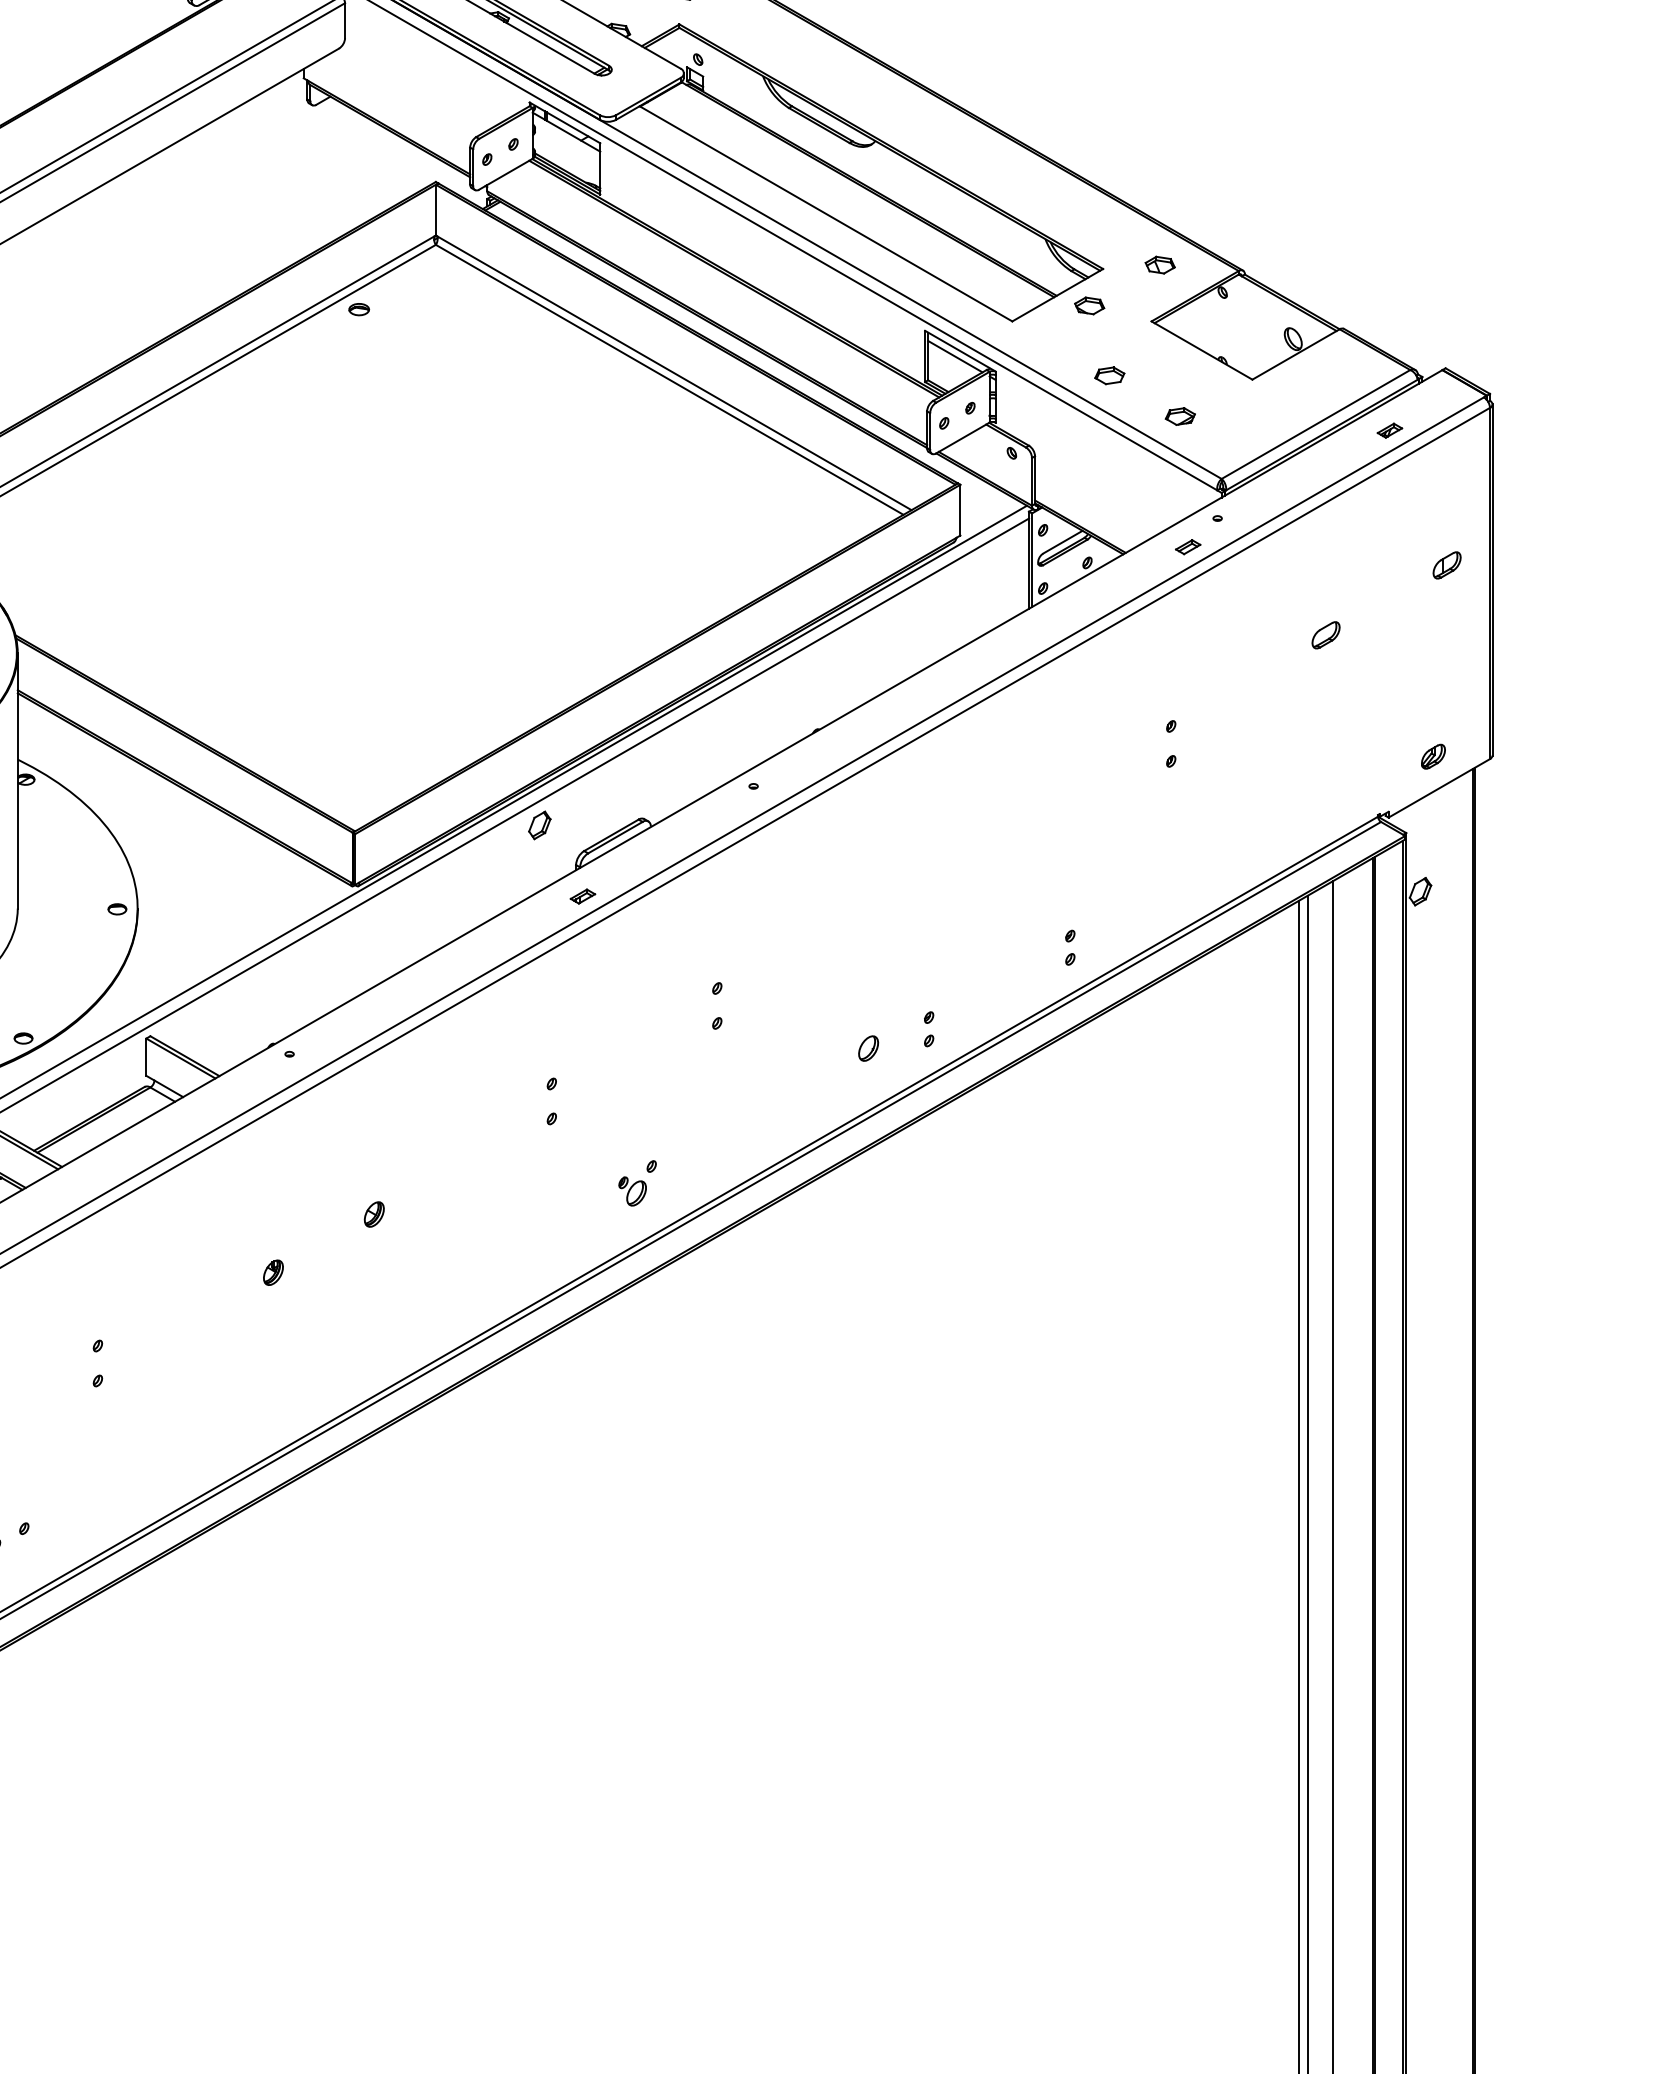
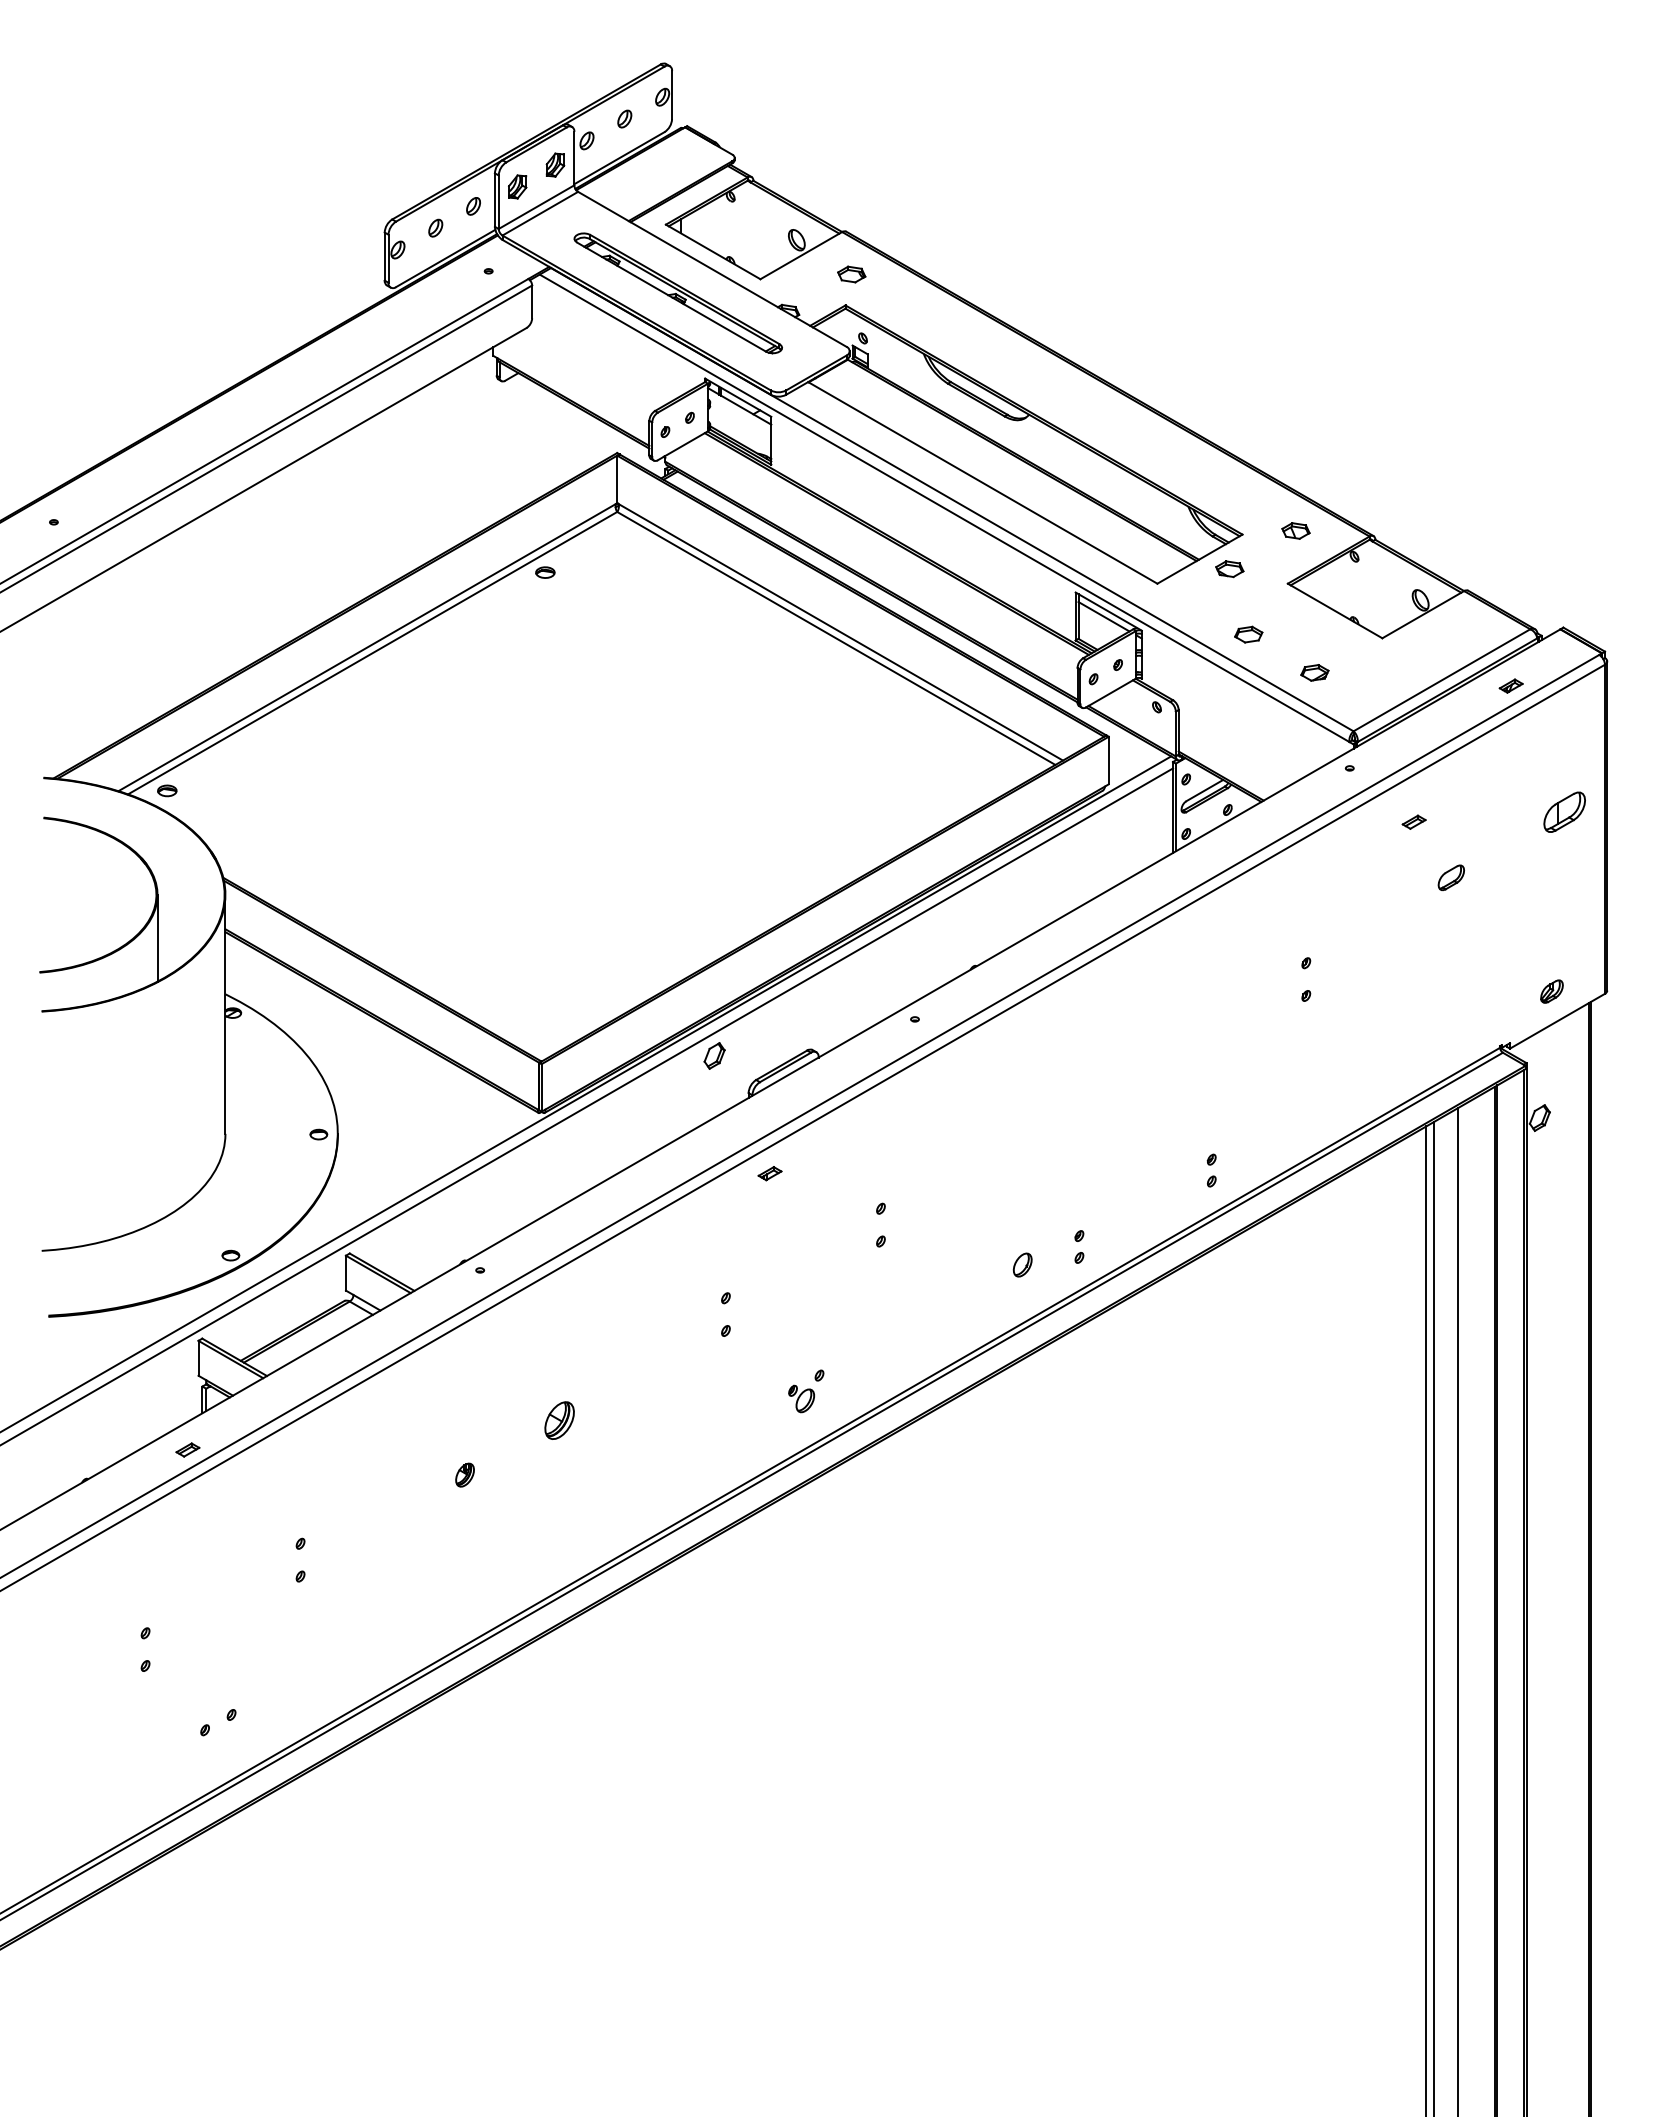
part: (1187, 546) -> (1413, 821), moved
part: (1446, 565) -> (1564, 812), size x1.6
part: (582, 896) -> (769, 1173), moved
part: (374, 1214) -> (559, 1420), size x1.6

